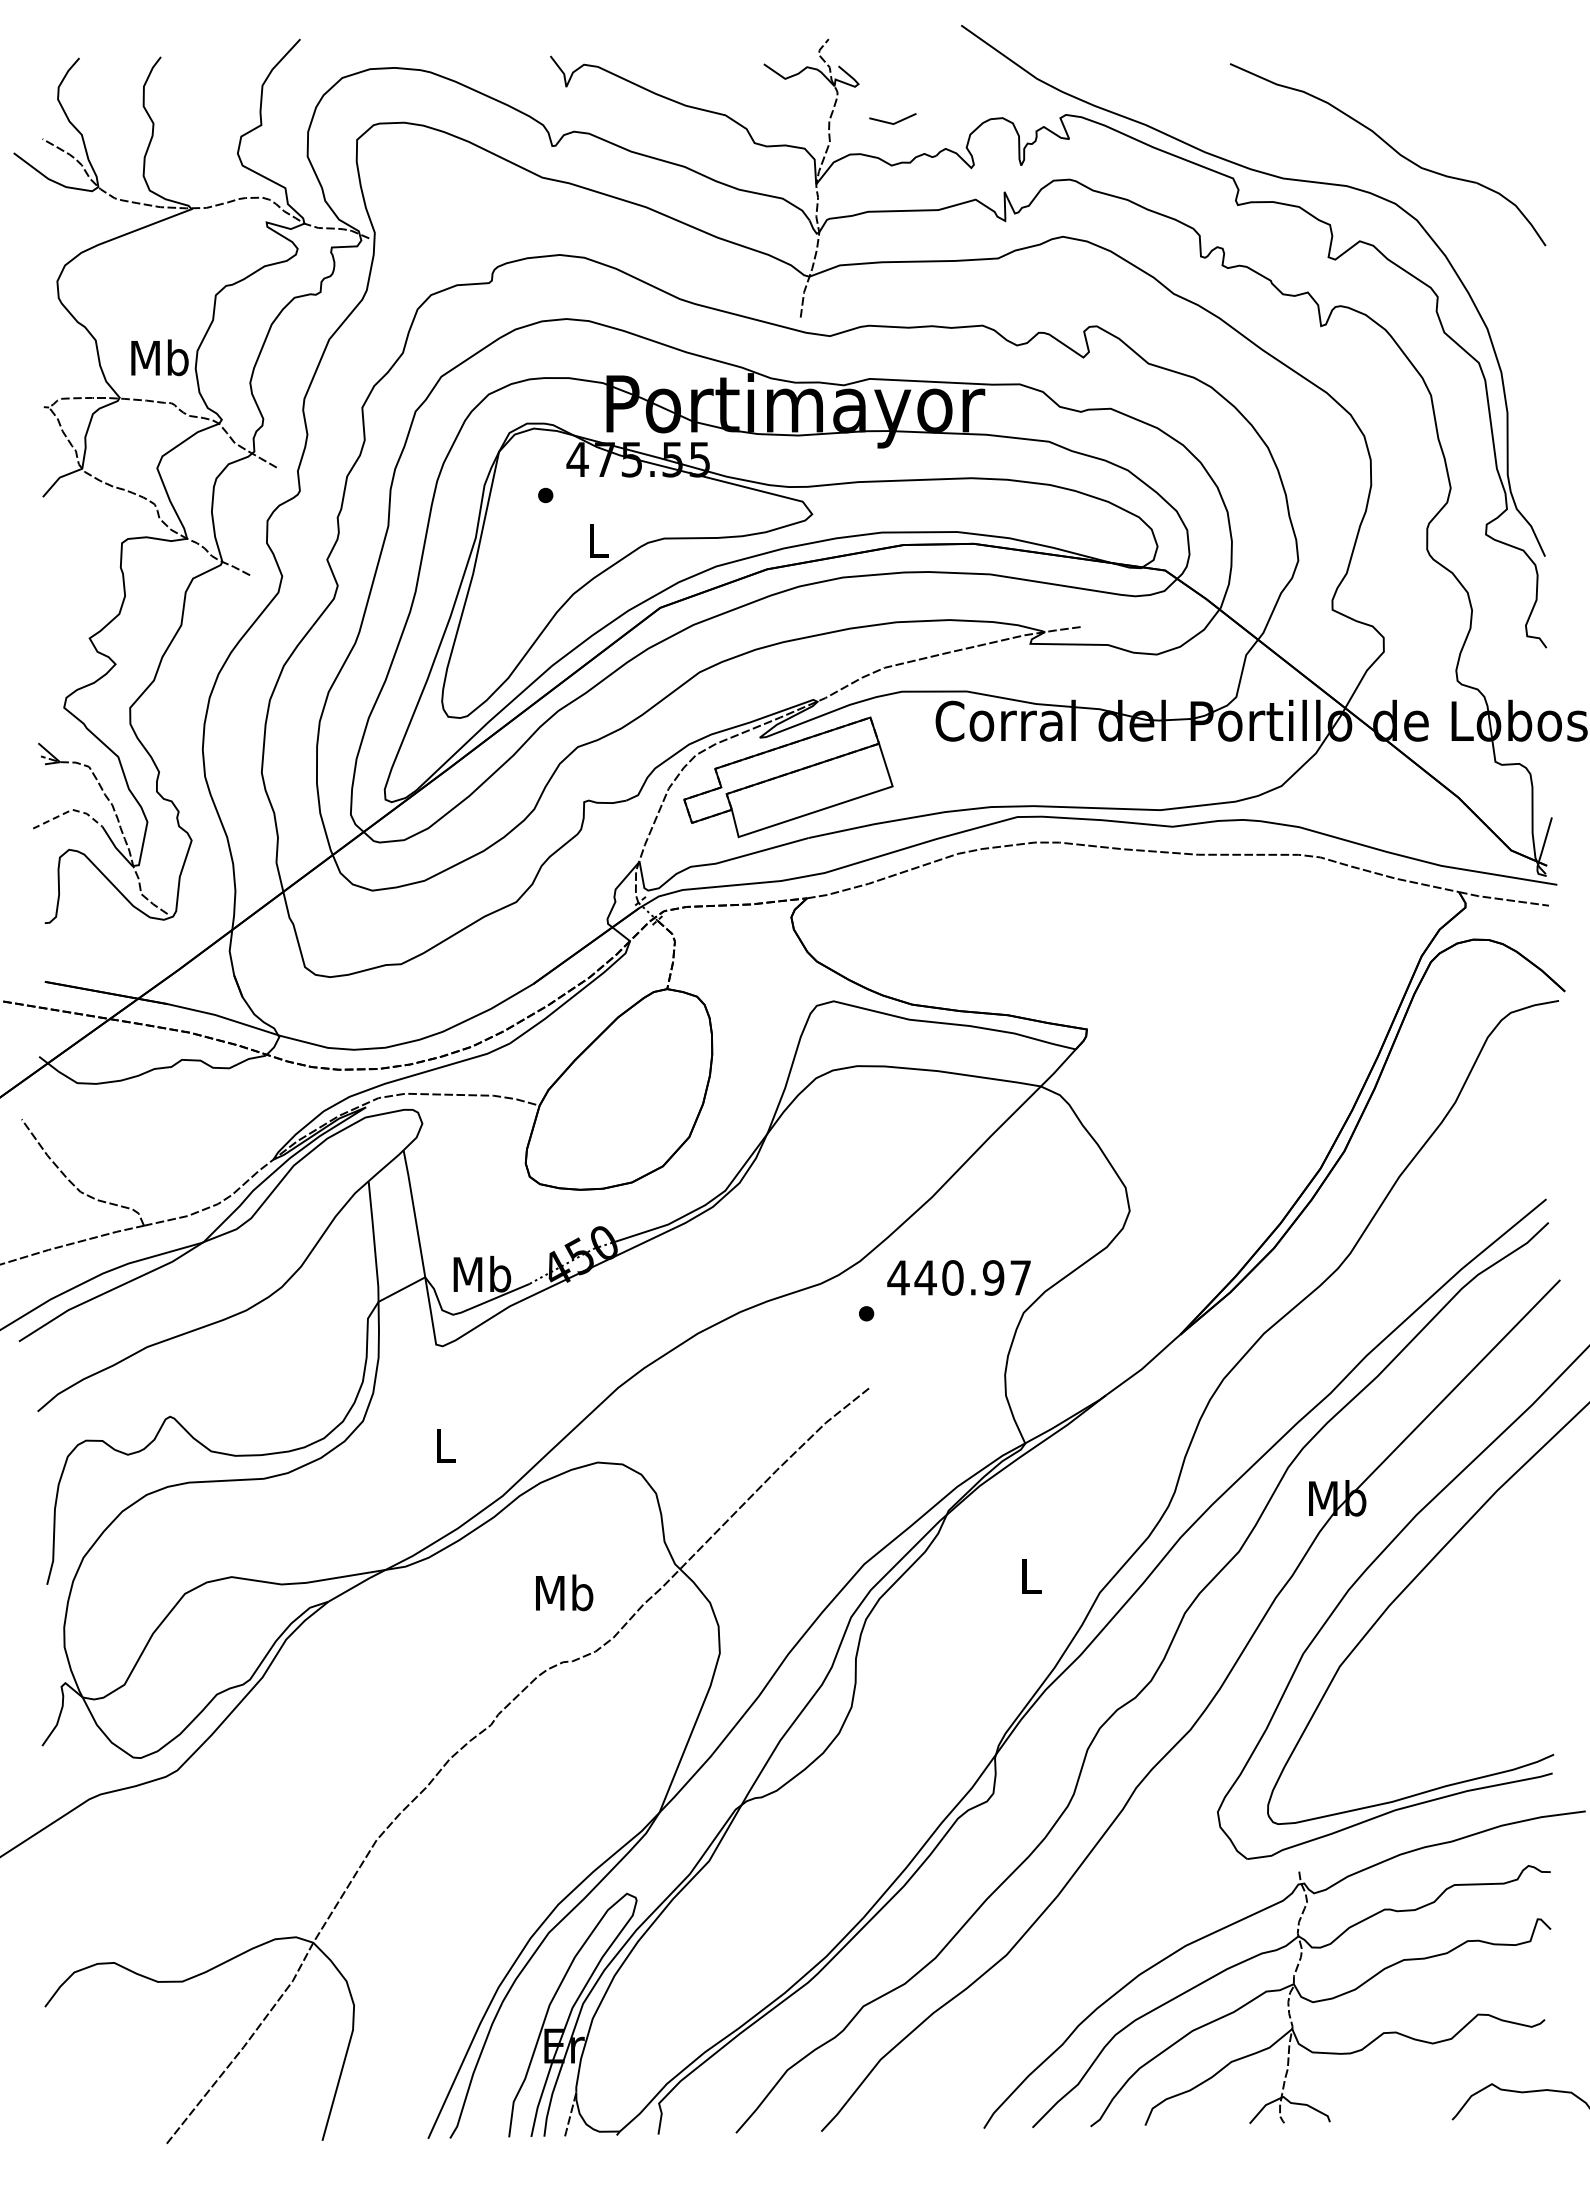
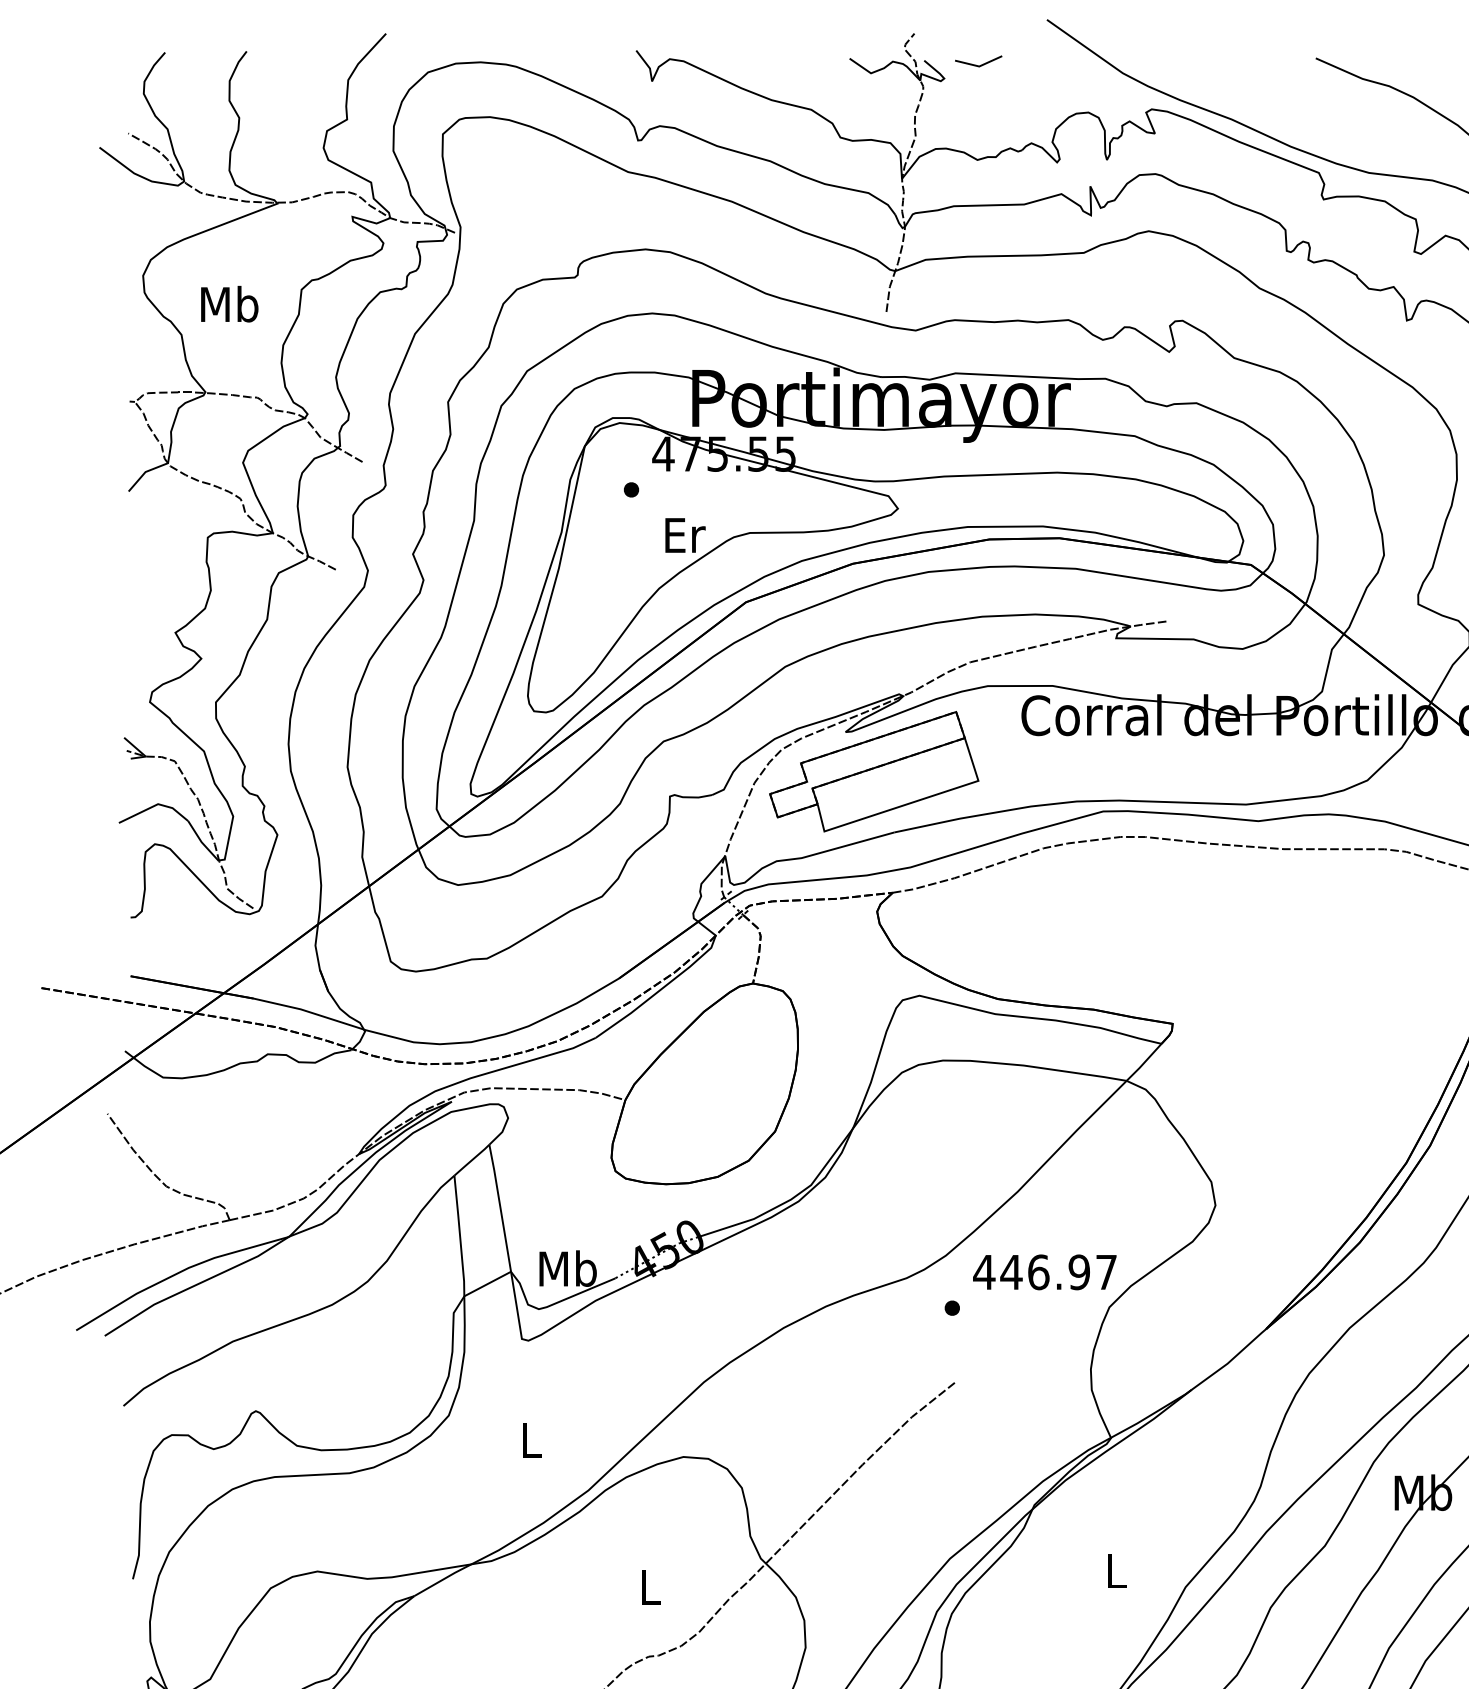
line: (892, 122) -> (978, 64), moved
text: (159, 357) -> (229, 303), moved
text: (599, 540) -> (685, 534), L -> Er
line: (70, 810) -> (156, 804), dashed -> solid
text: (952, 1277) -> (1038, 1271), 440.97 -> 446.97
text: (564, 1592) -> (650, 1586), Mb -> L

